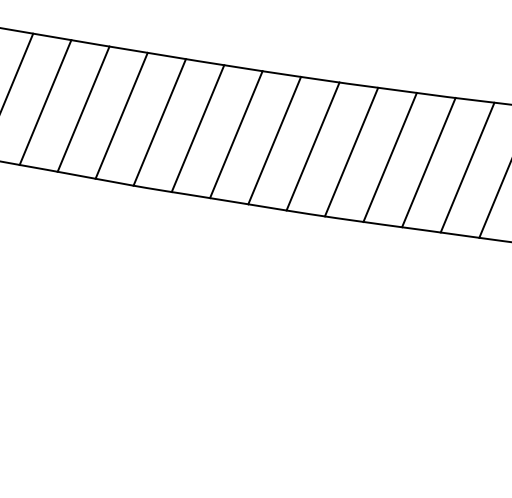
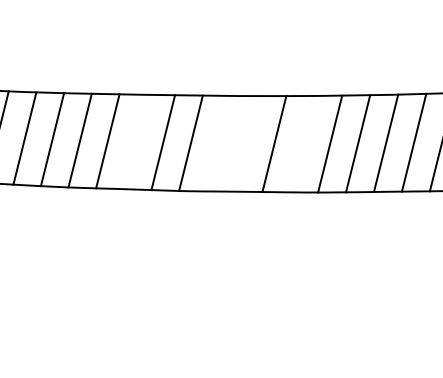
line: (83, 108) -> (135, 141), removed
line: (197, 128) -> (218, 143), removed
line: (236, 134) -> (246, 143), removed
line: (313, 145) -> (302, 143), removed

